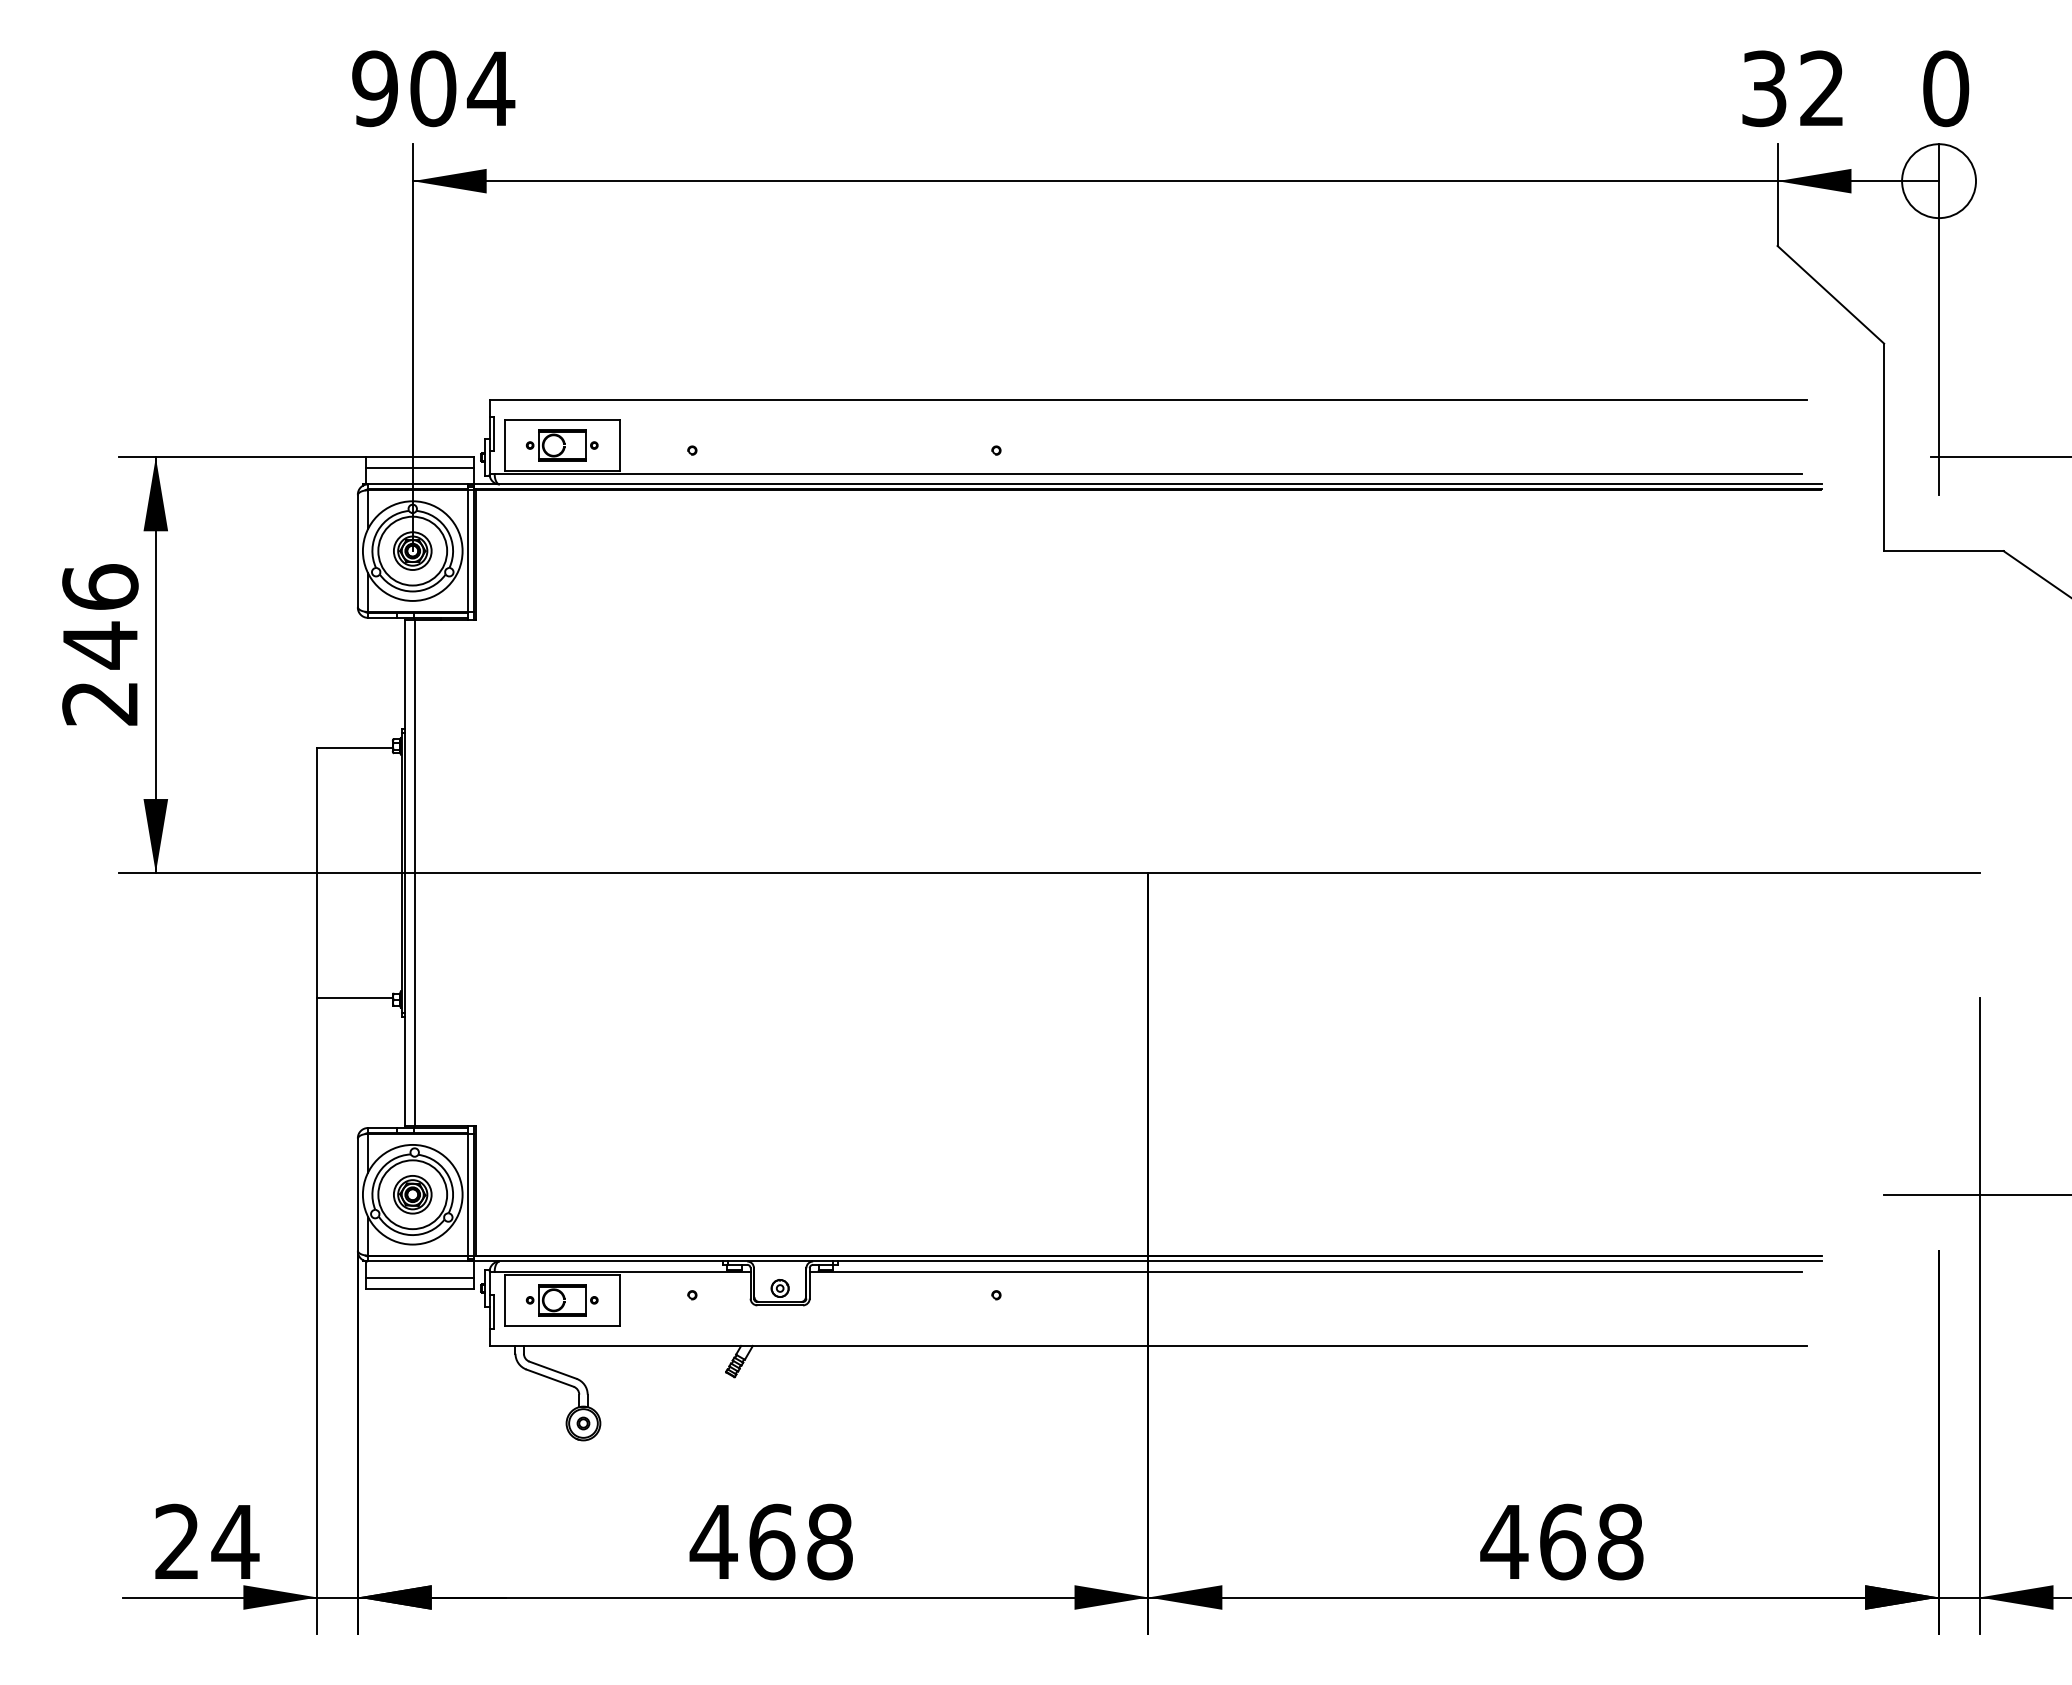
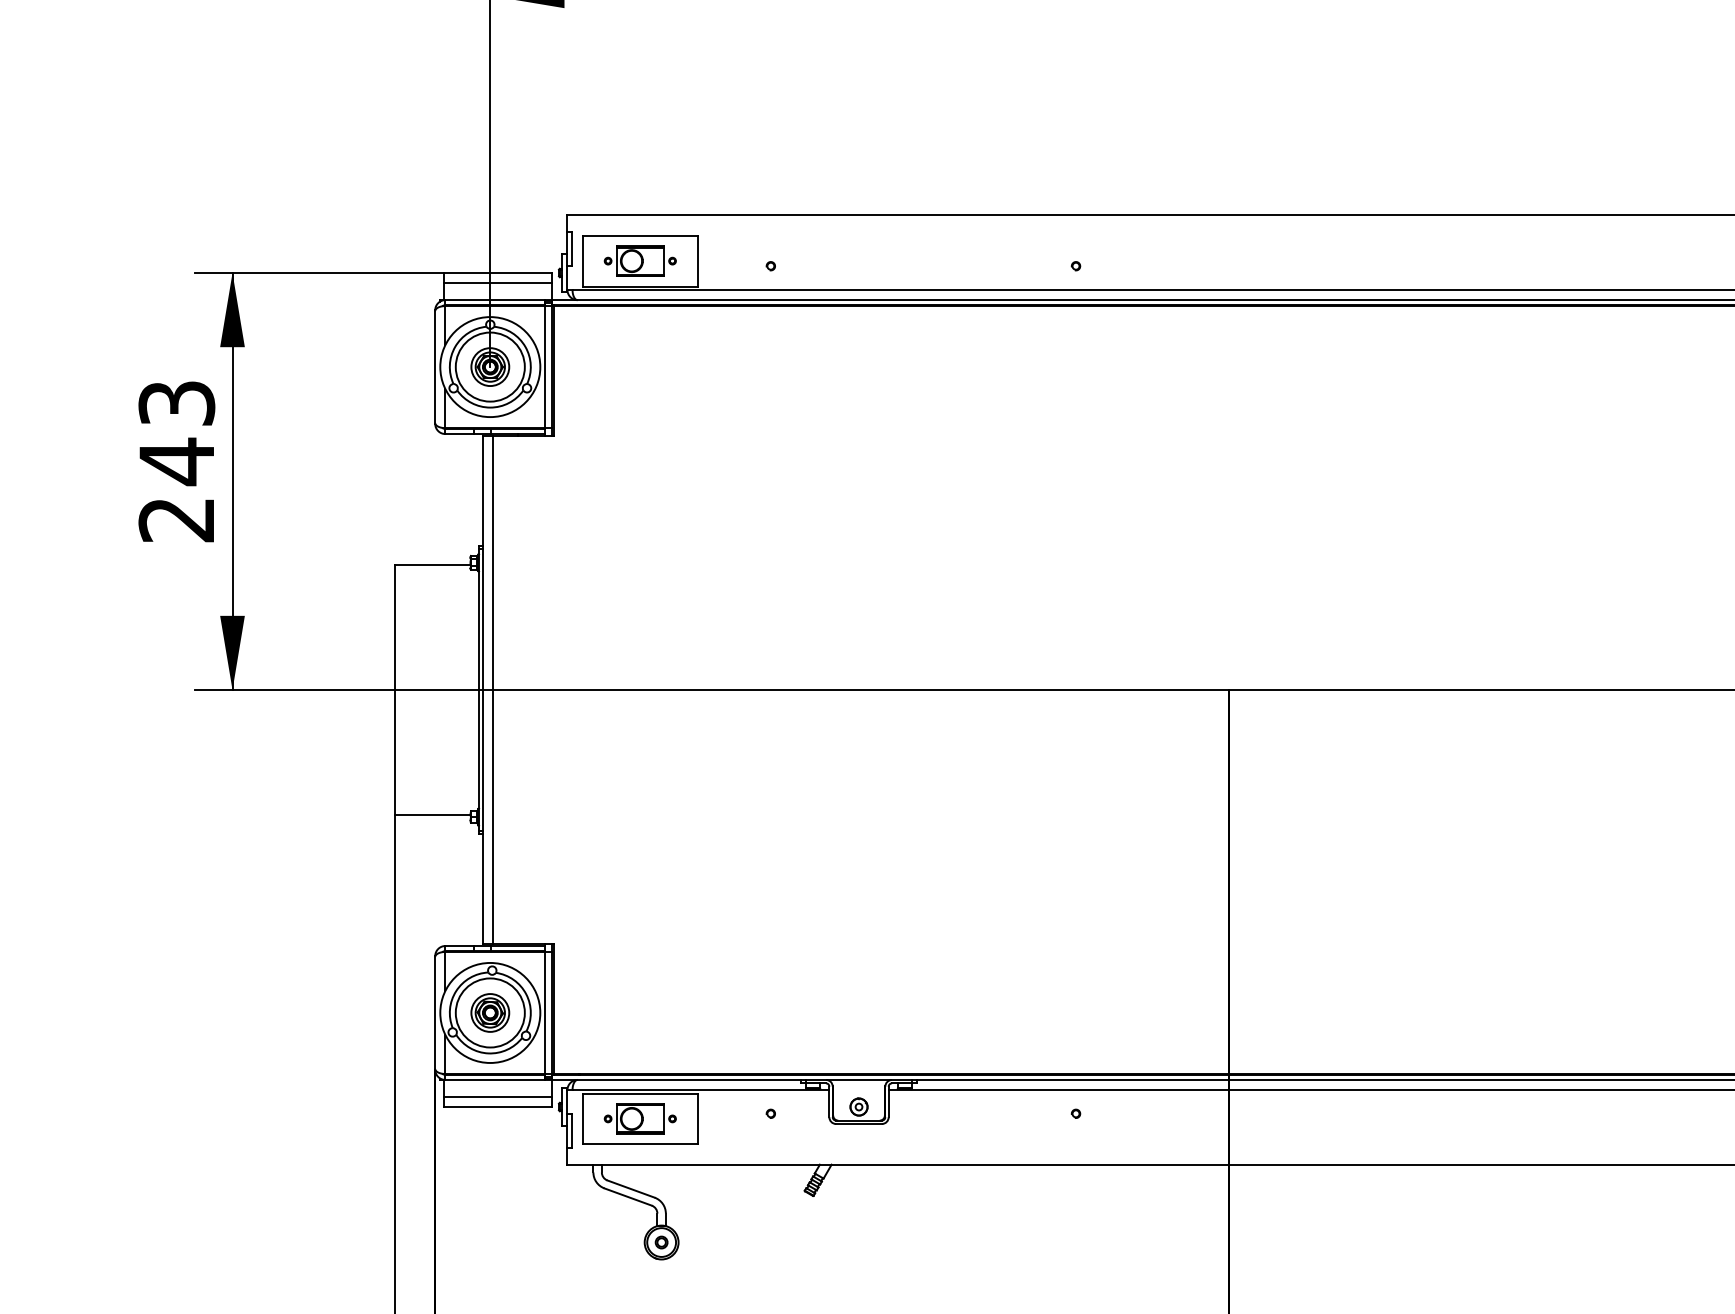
text: (100, 586) -> (176, 402), 246 -> 243

